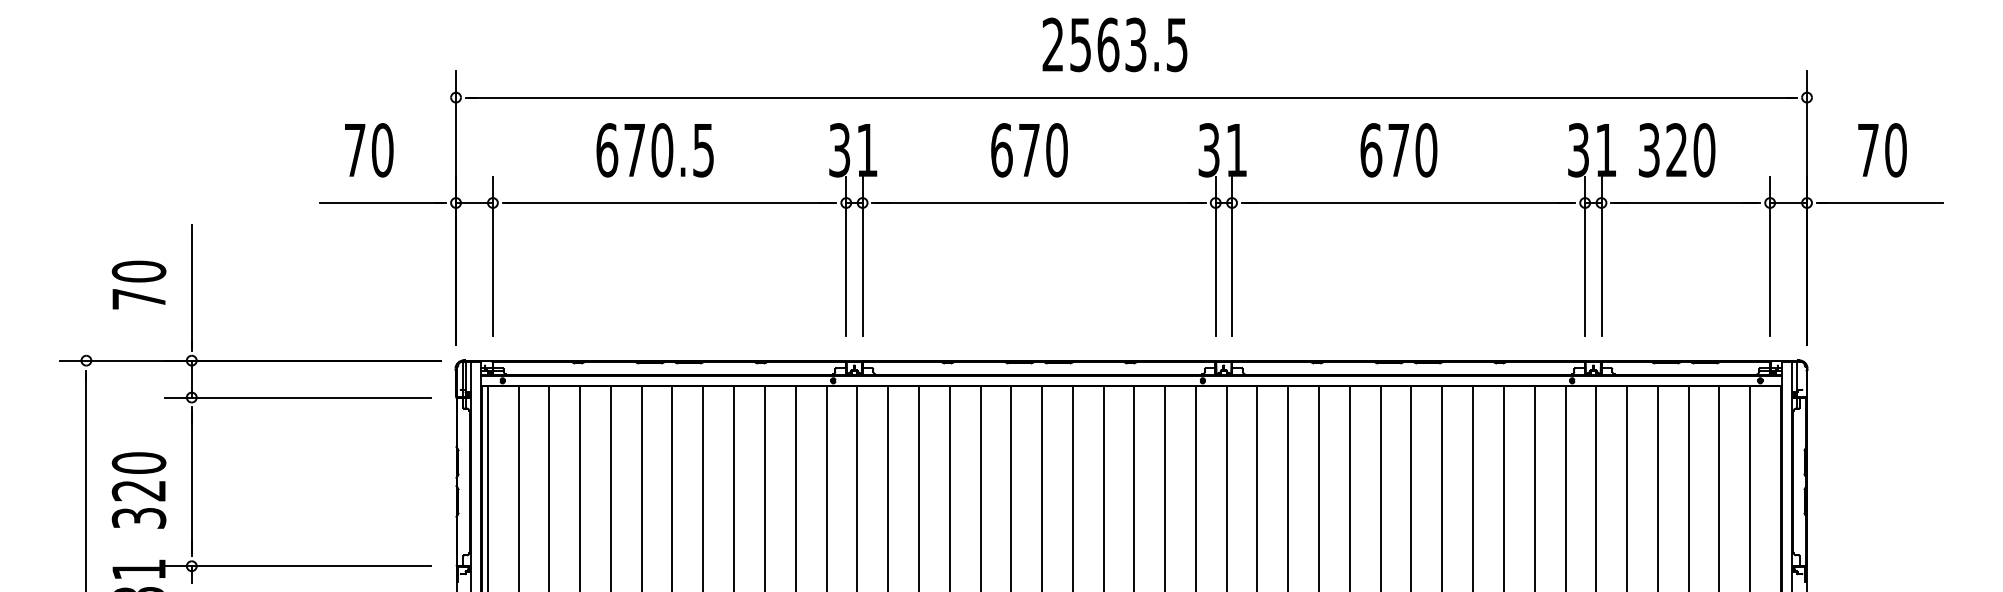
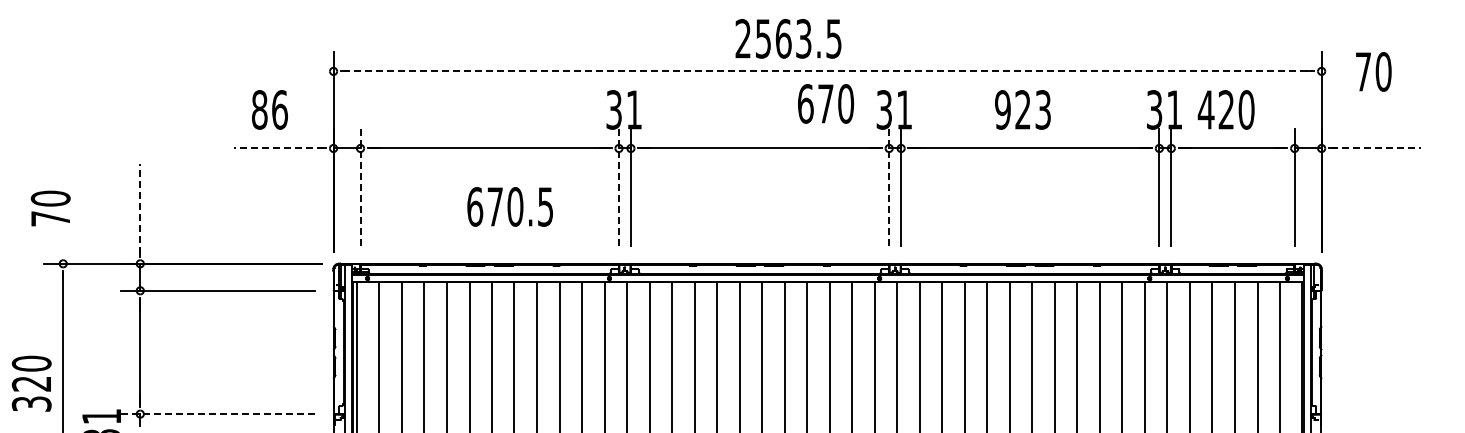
text: (1114, 44) -> (788, 38), moved
line: (1132, 97) -> (828, 71), solid -> dashed
text: (368, 149) -> (269, 109), 70 -> 86
text: (654, 149) -> (509, 206), moved
text: (1028, 149) -> (825, 103), moved
text: (1399, 149) -> (1023, 109), 670 -> 923
text: (1648, 149) -> (1205, 109), 320 -> 420
text: (1882, 149) -> (1373, 71), moved
line: (382, 203) -> (279, 148), solid -> dashed
line: (1882, 203) -> (1376, 148), solid -> dashed
line: (845, 254) -> (618, 186), solid -> dashed
line: (1216, 254) -> (889, 186), solid -> dashed
line: (492, 256) -> (360, 187), solid -> dashed
text: (138, 285) -> (50, 208), moved
line: (192, 286) -> (140, 209), solid -> dashed
text: (138, 490) -> (31, 383), moved
line: (297, 566) -> (217, 414), solid -> dashed

